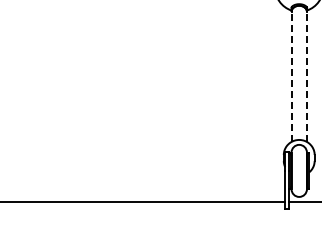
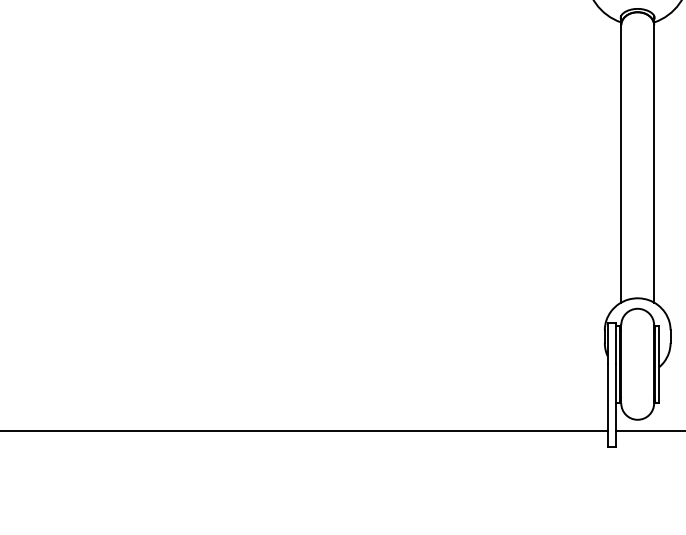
line: (291, 76) -> (621, 163), dashed -> solid
line: (306, 76) -> (653, 163), dashed -> solid

